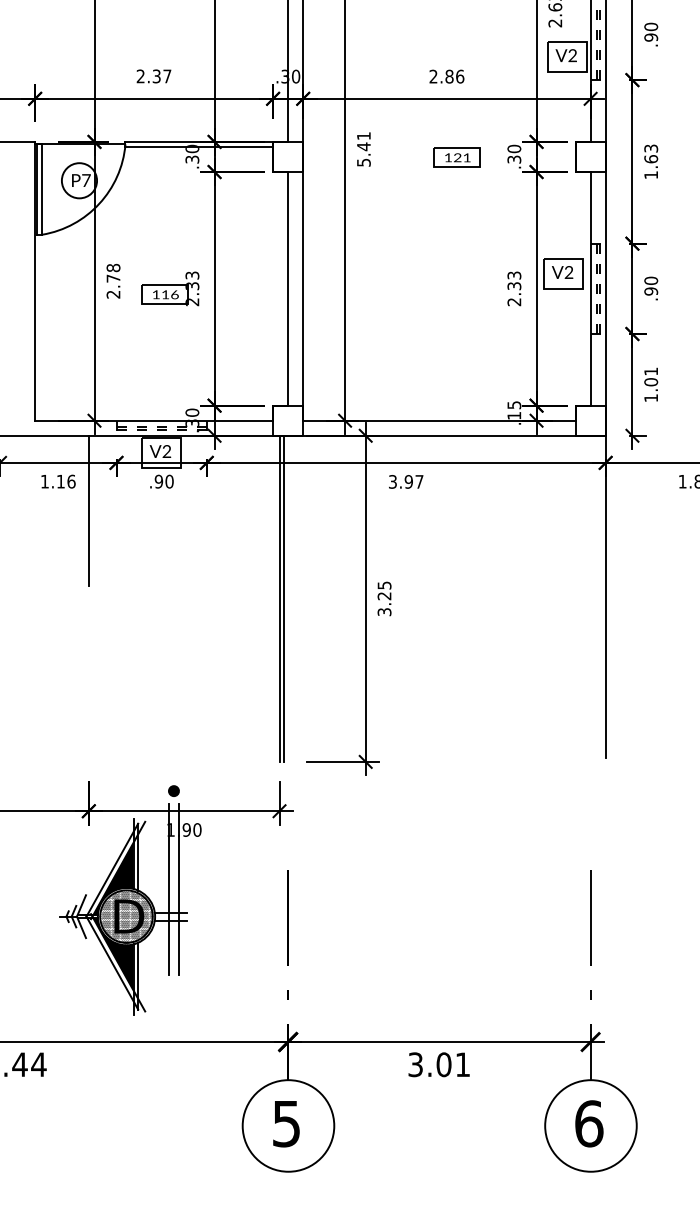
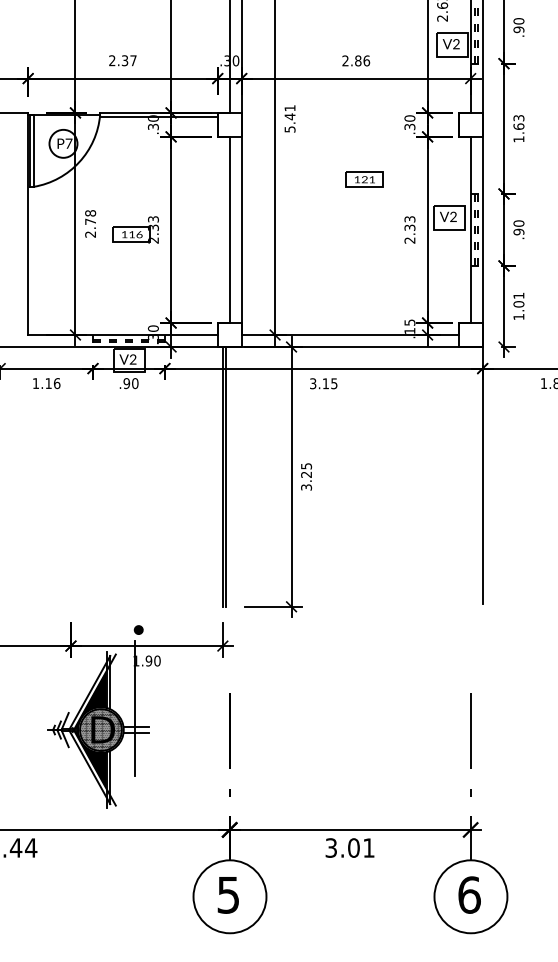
part: (456, 157) -> (363, 179), moved
text: (413, 481) -> (329, 383), 3.97 -> 3.15
line: (88, 510) -> (70, 406), removed
line: (179, 889) -> (143, 708), removed

